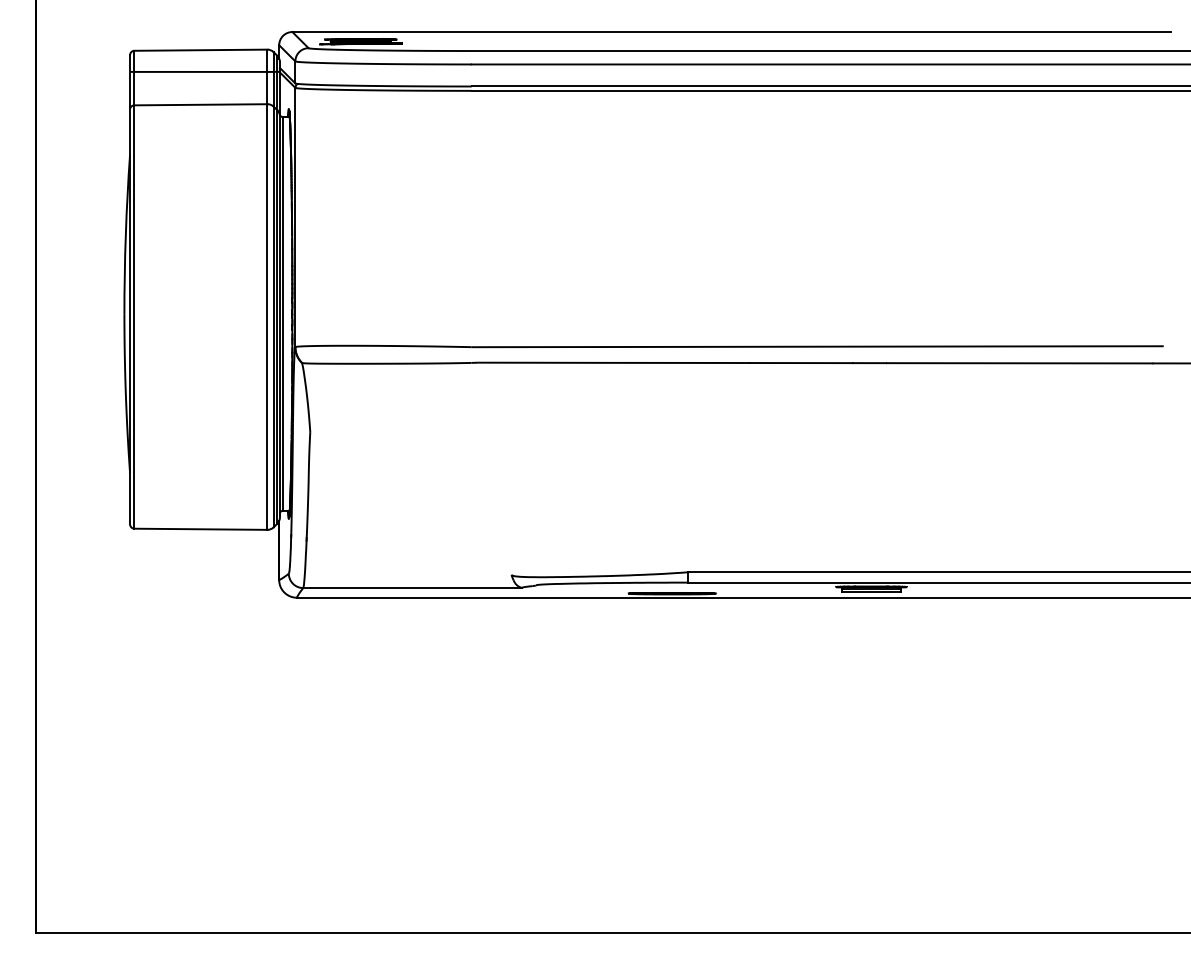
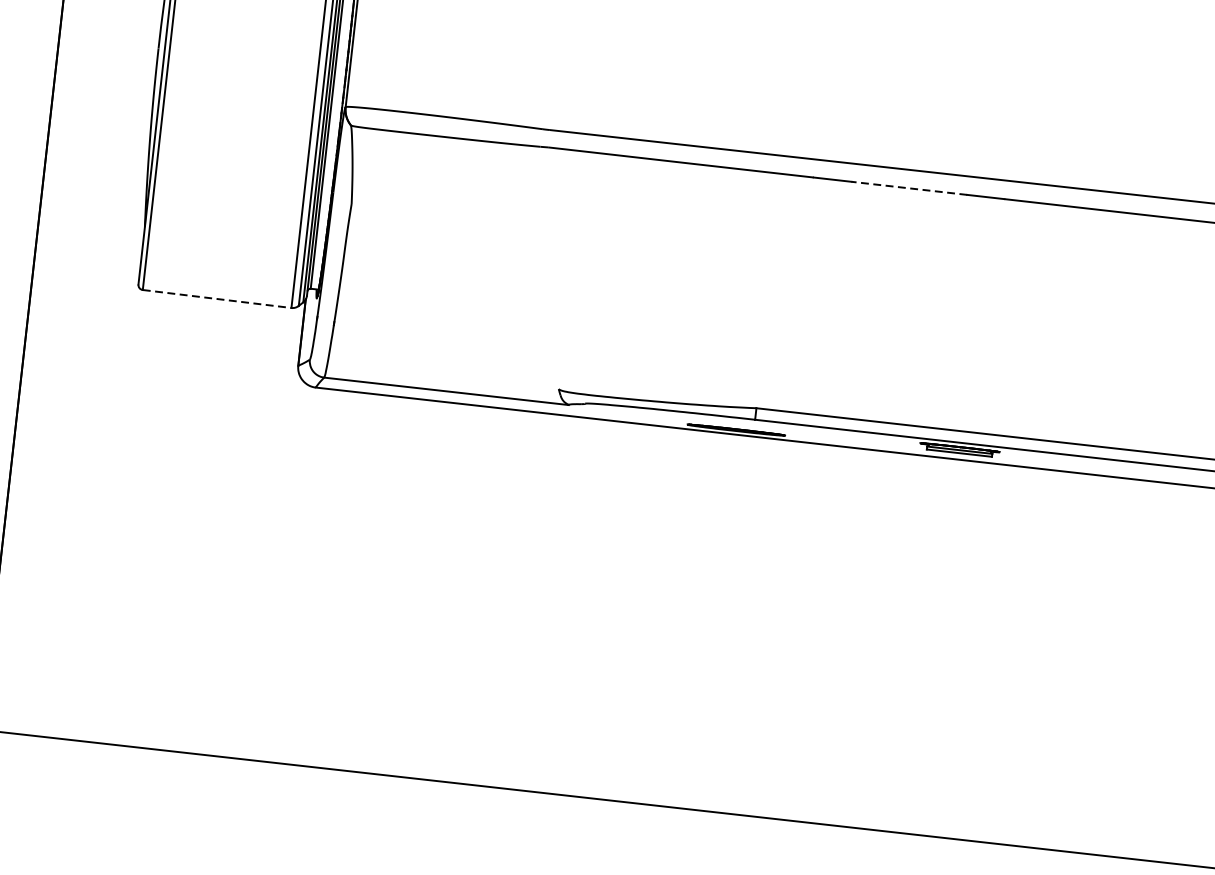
line: (801, 363) -> (909, 188), solid -> dashed
line: (200, 529) -> (216, 299), solid -> dashed

